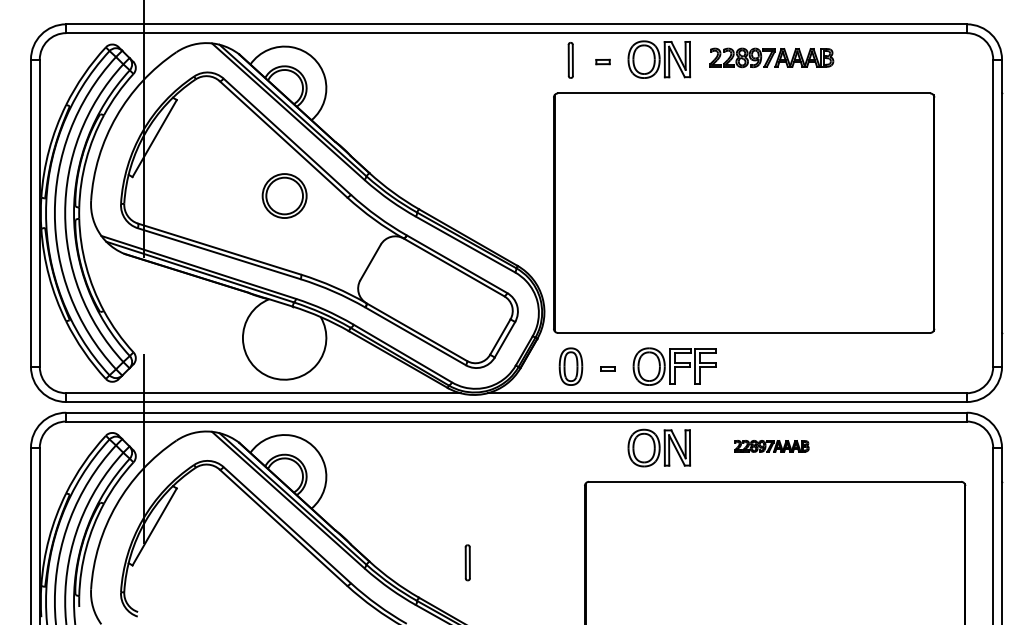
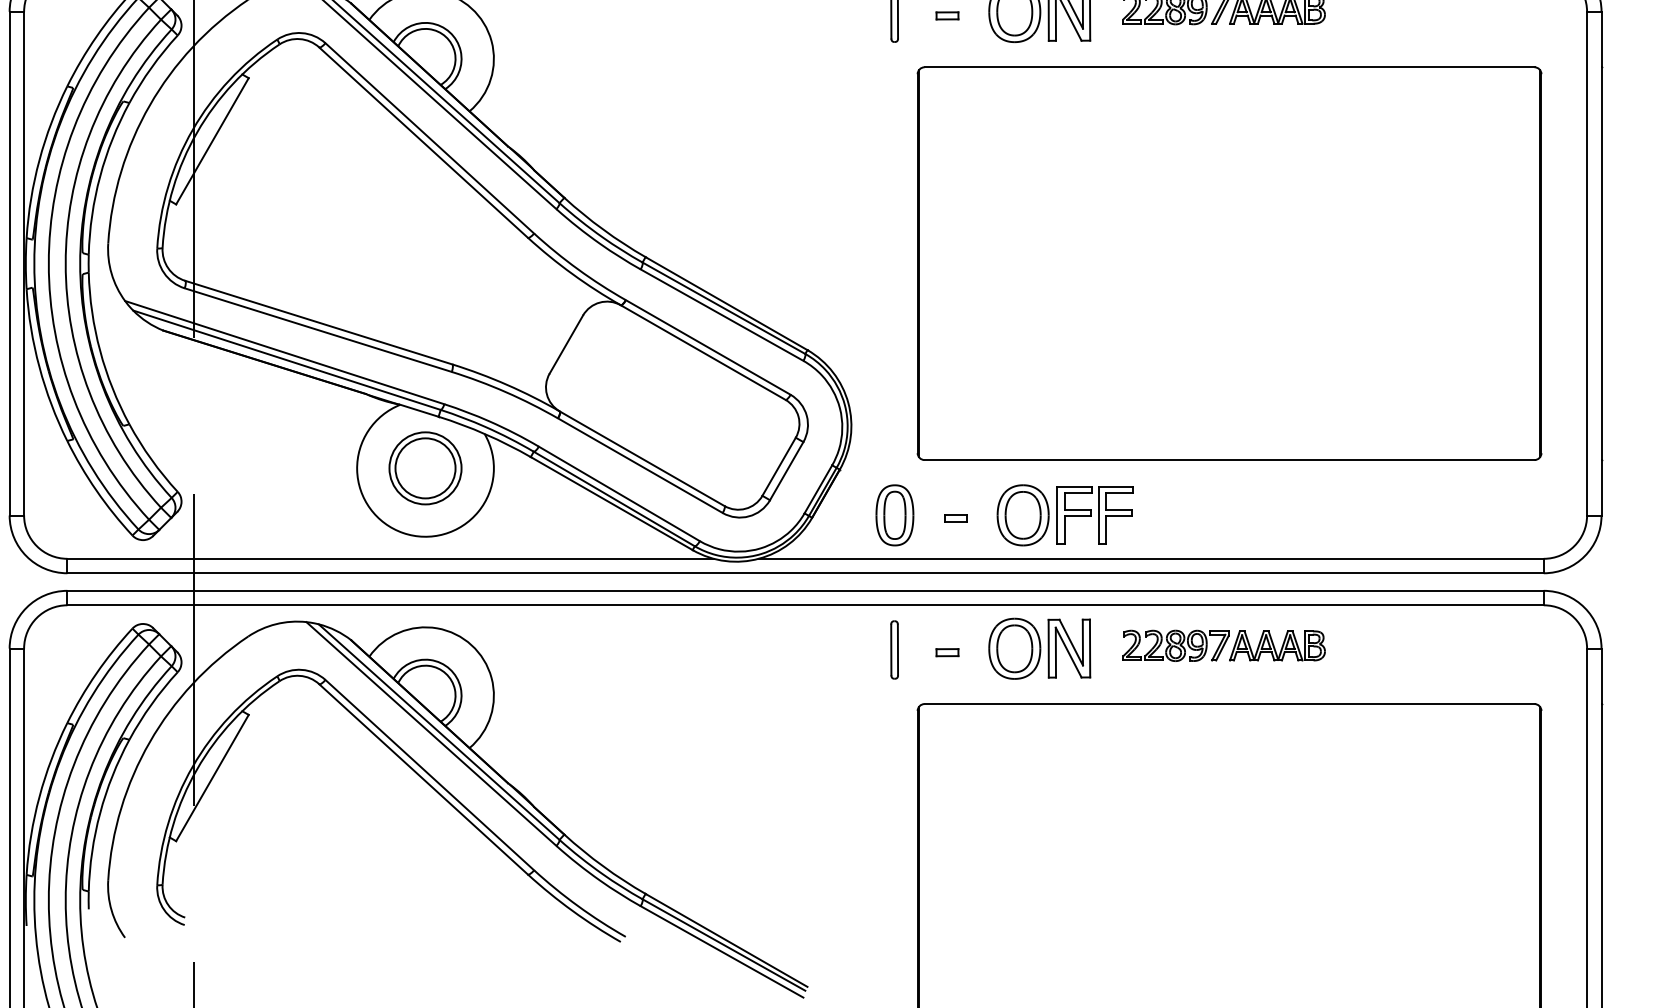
part: (284, 195) -> (425, 467), moved
part: (744, 212) -> (1230, 262), moved
part: (771, 446) -> (1223, 646), size x1.67
part: (602, 450) -> (946, 652), added
part: (467, 562) -> (894, 649), moved

